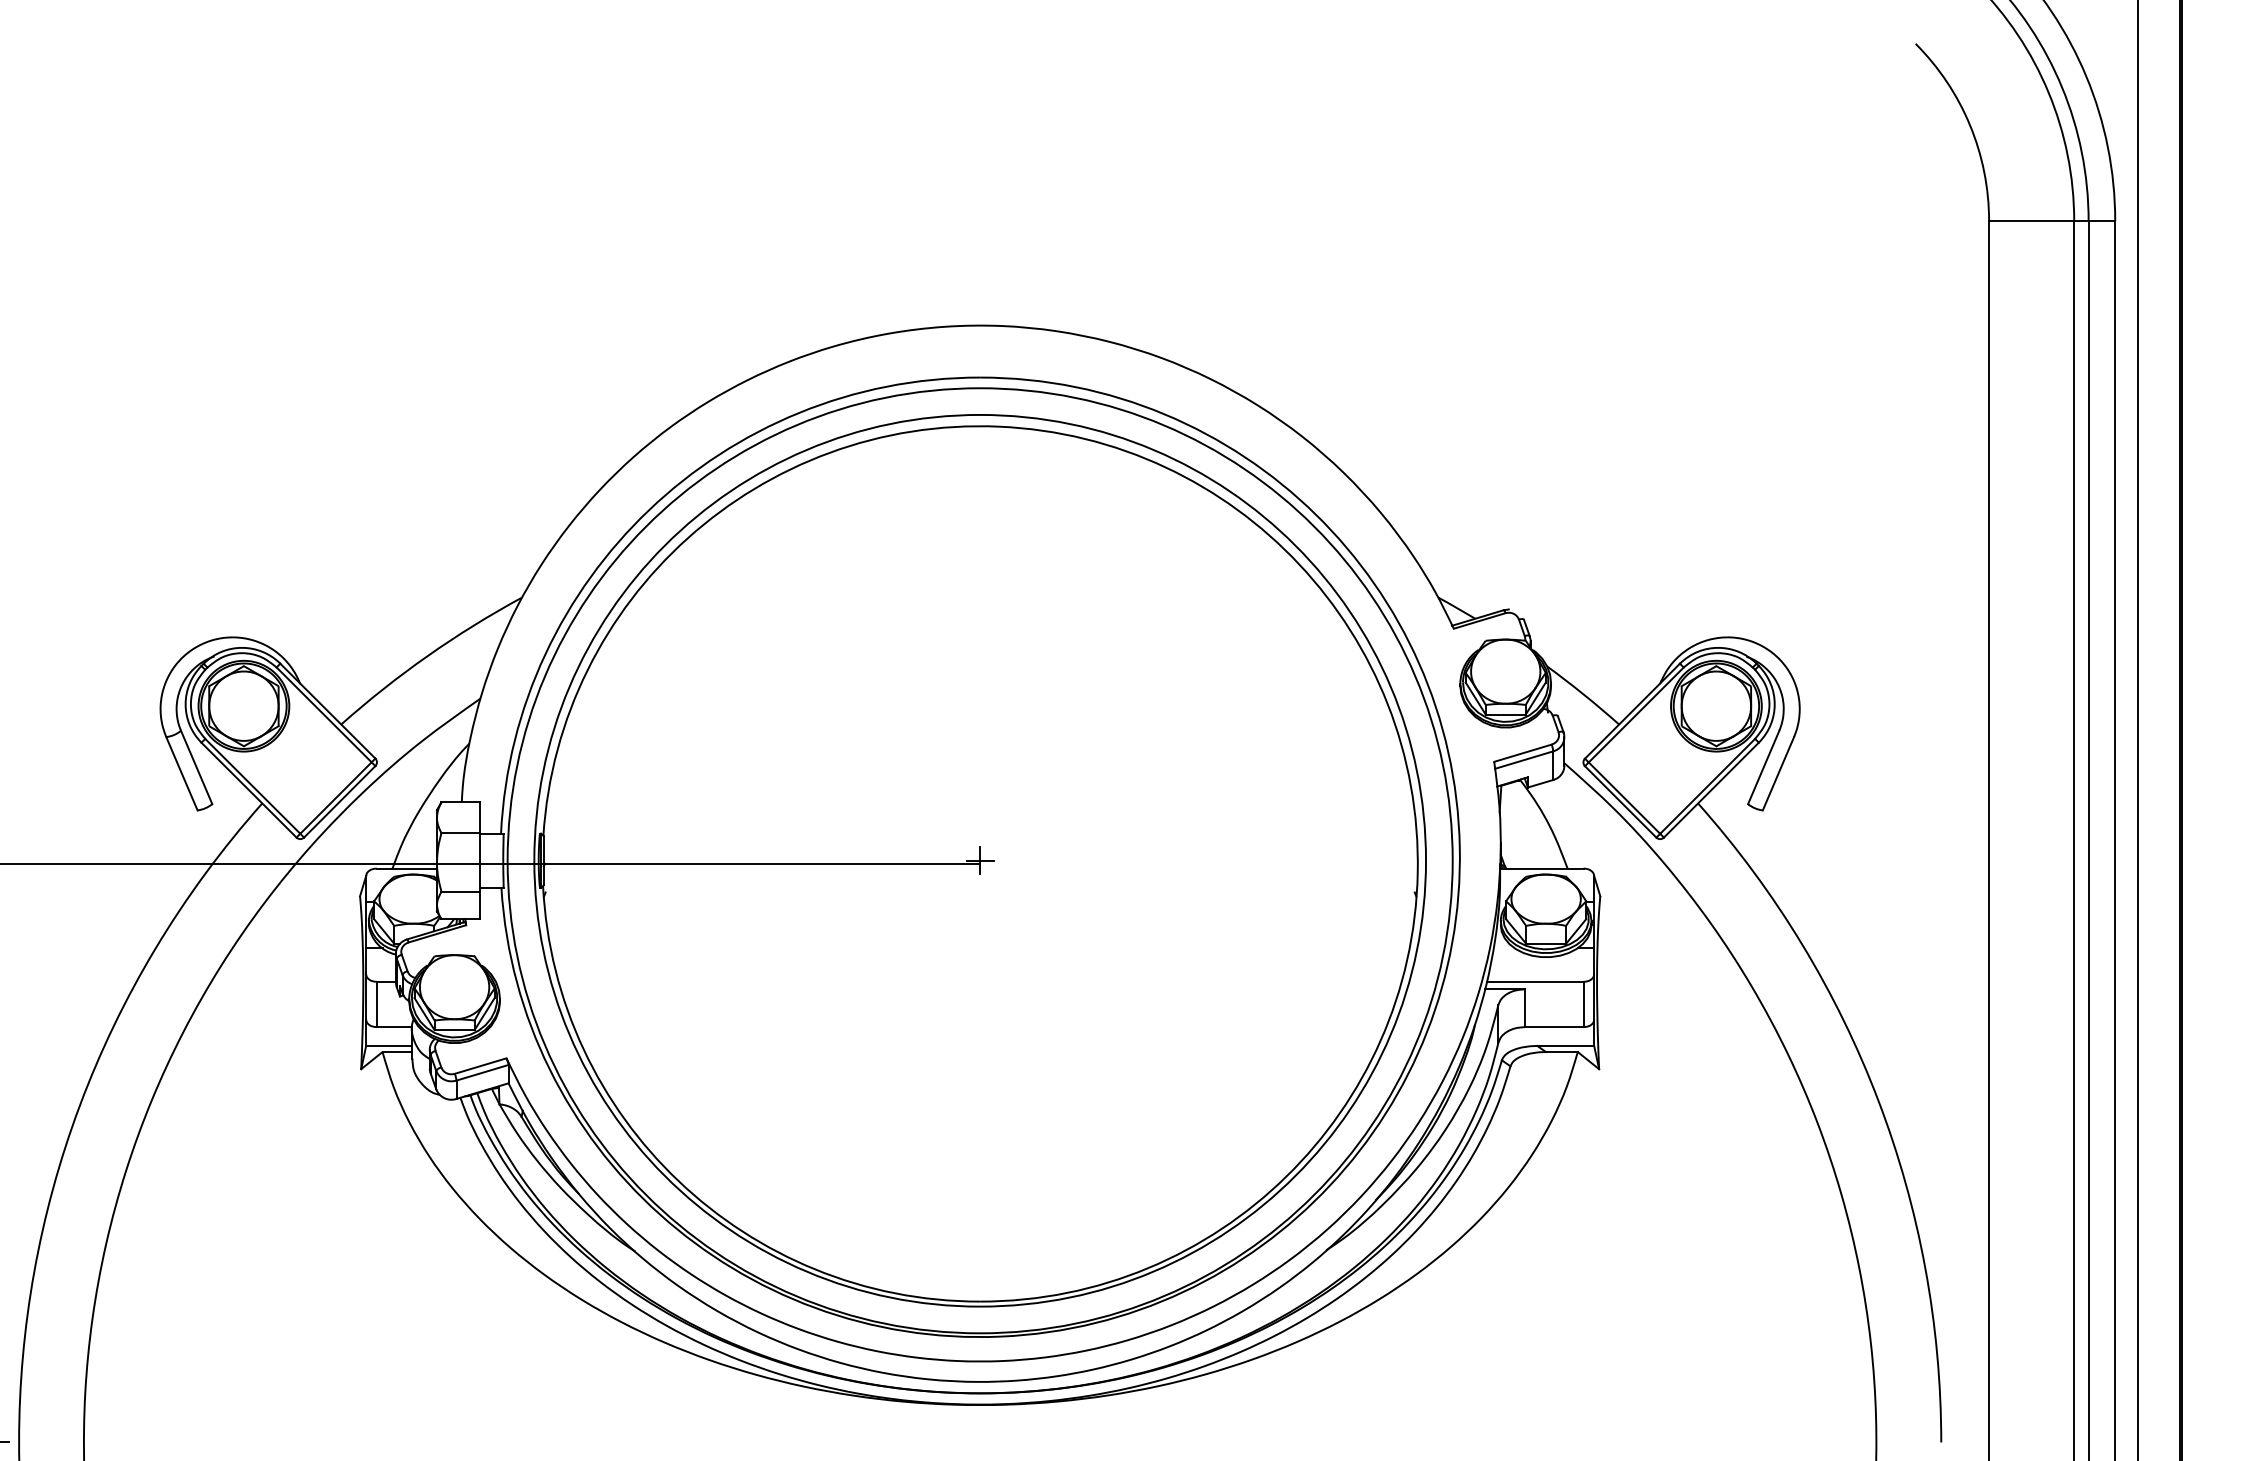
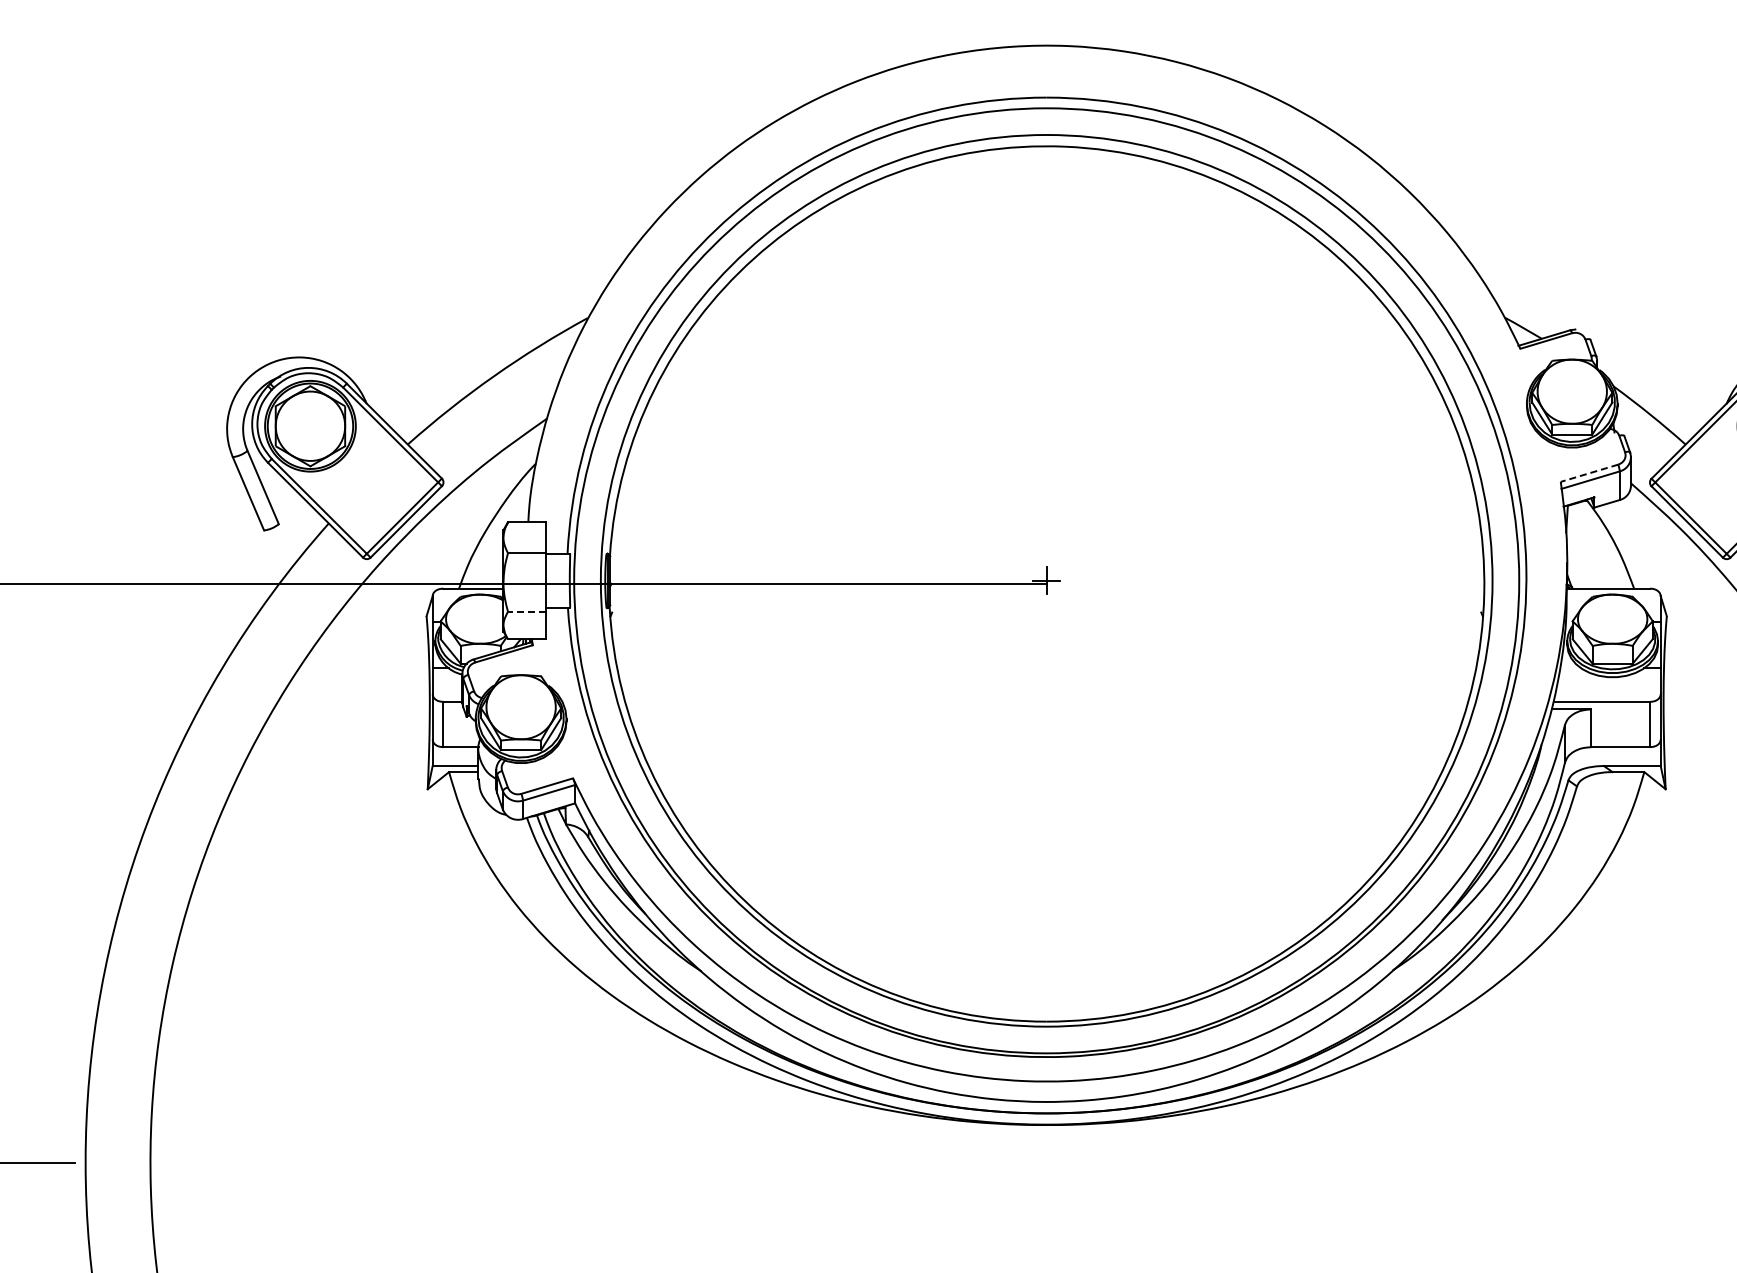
line: (1522, 753) -> (1589, 473), solid -> dashed
line: (460, 891) -> (527, 611), solid -> dashed

